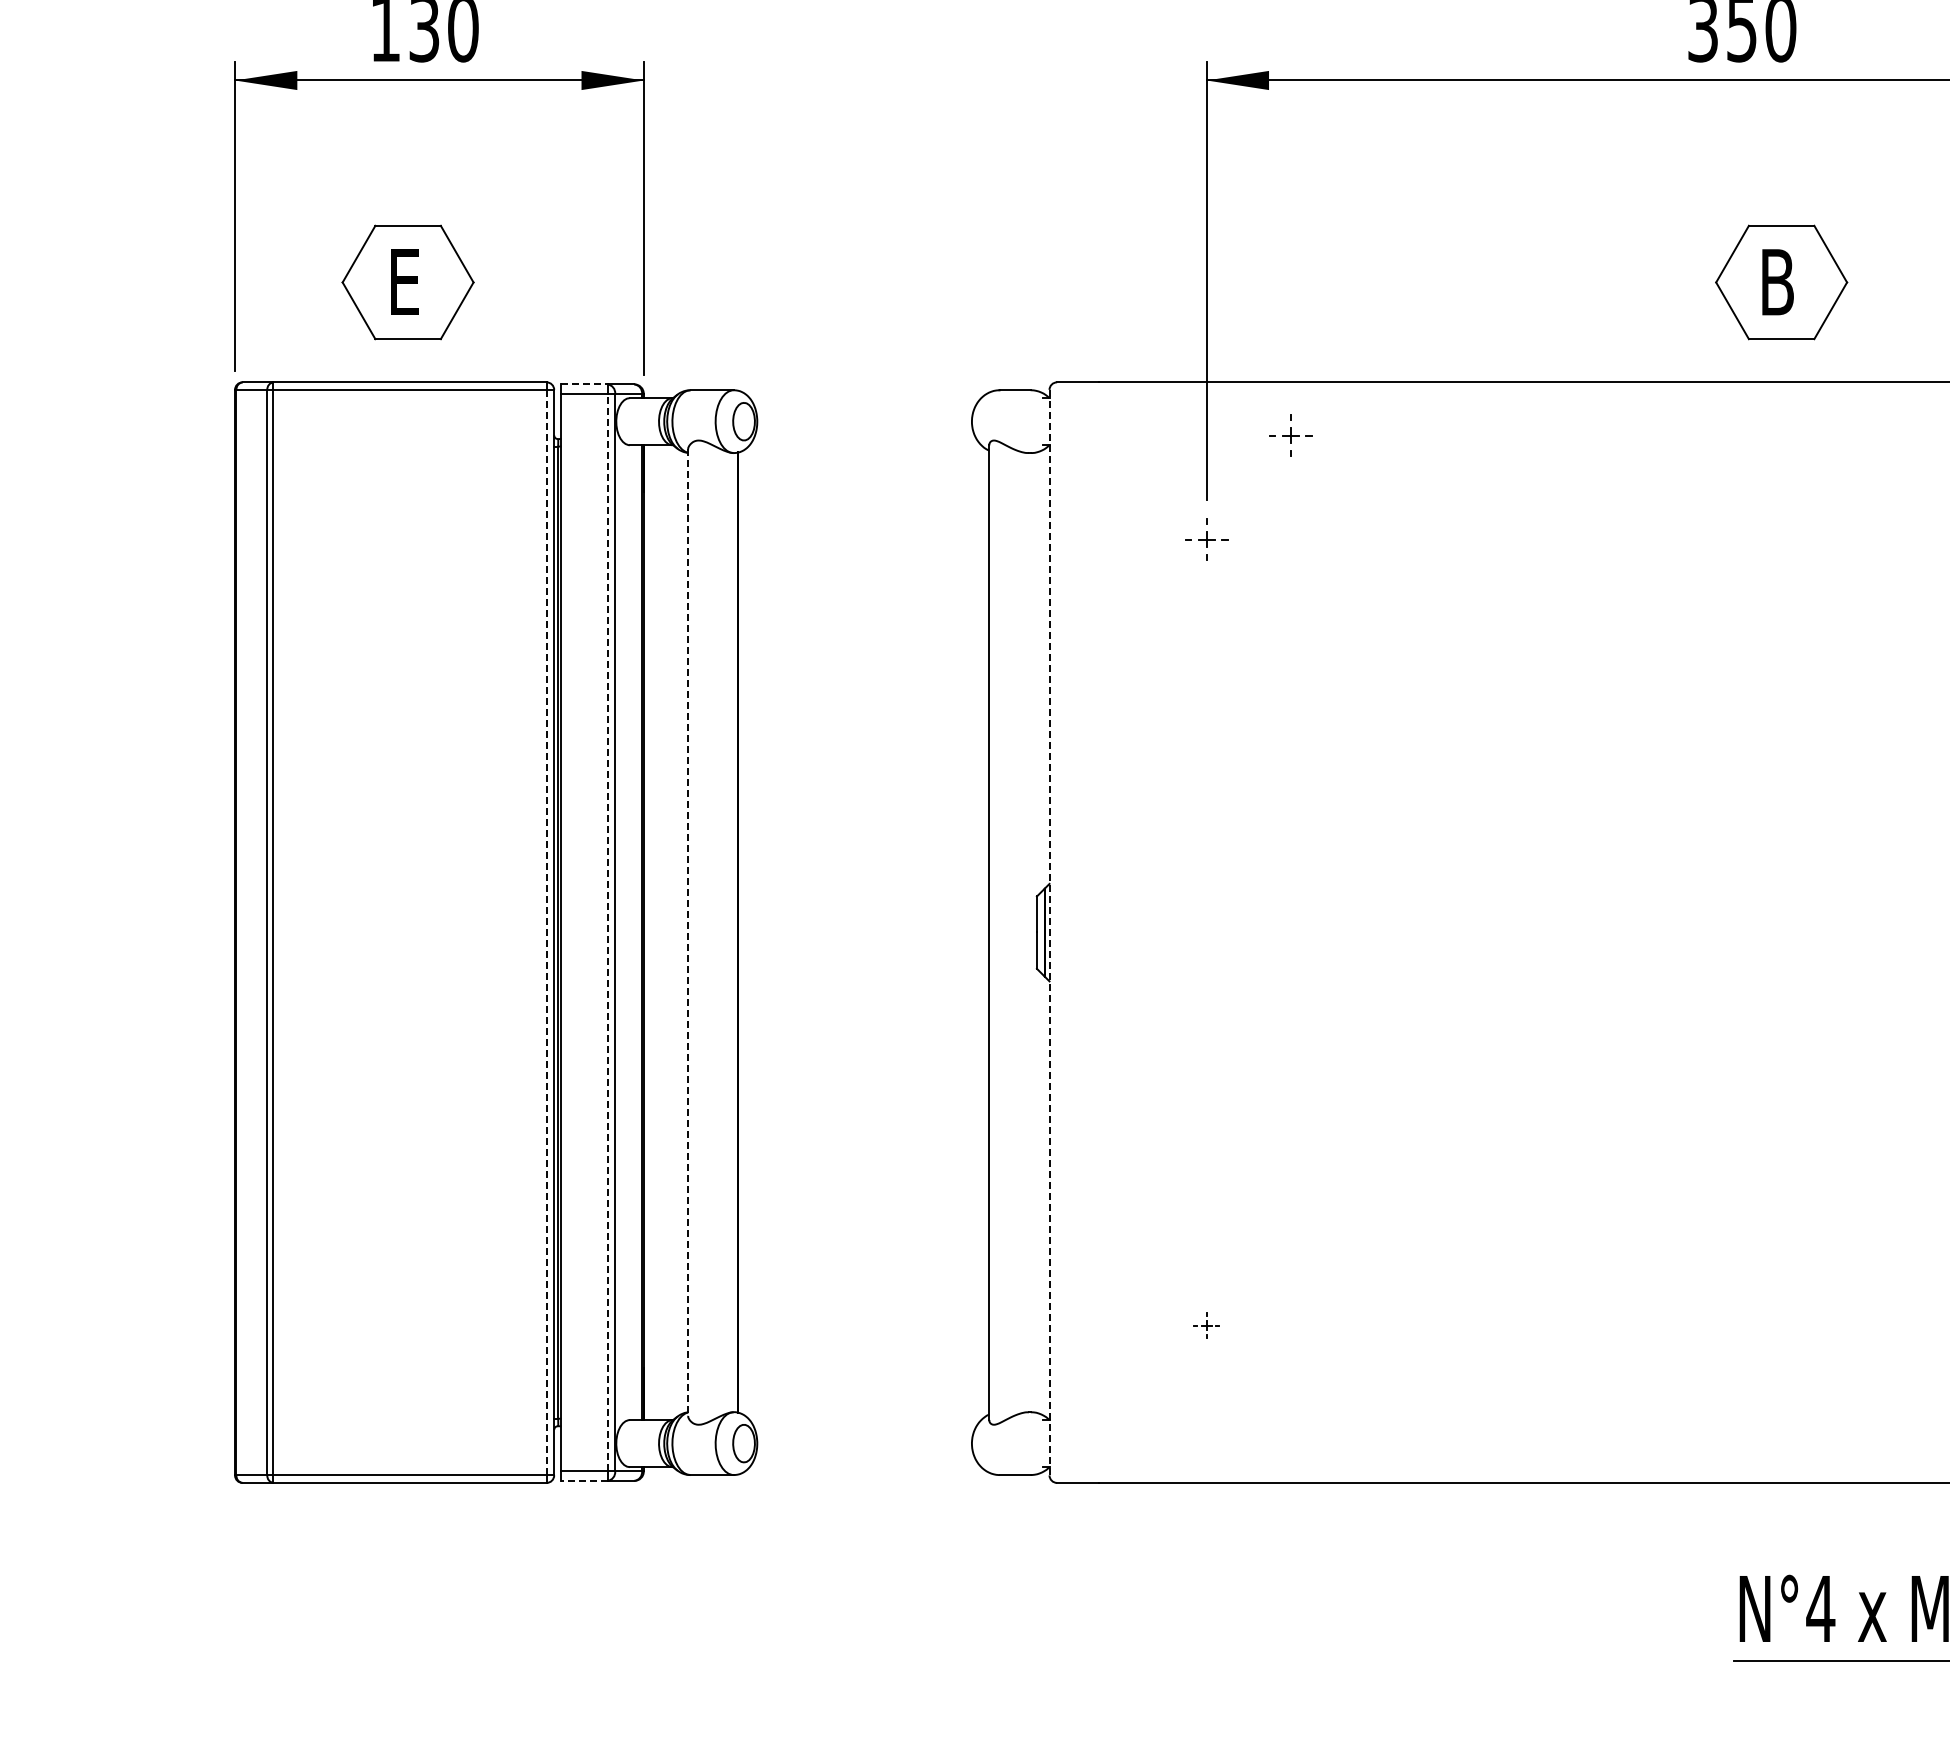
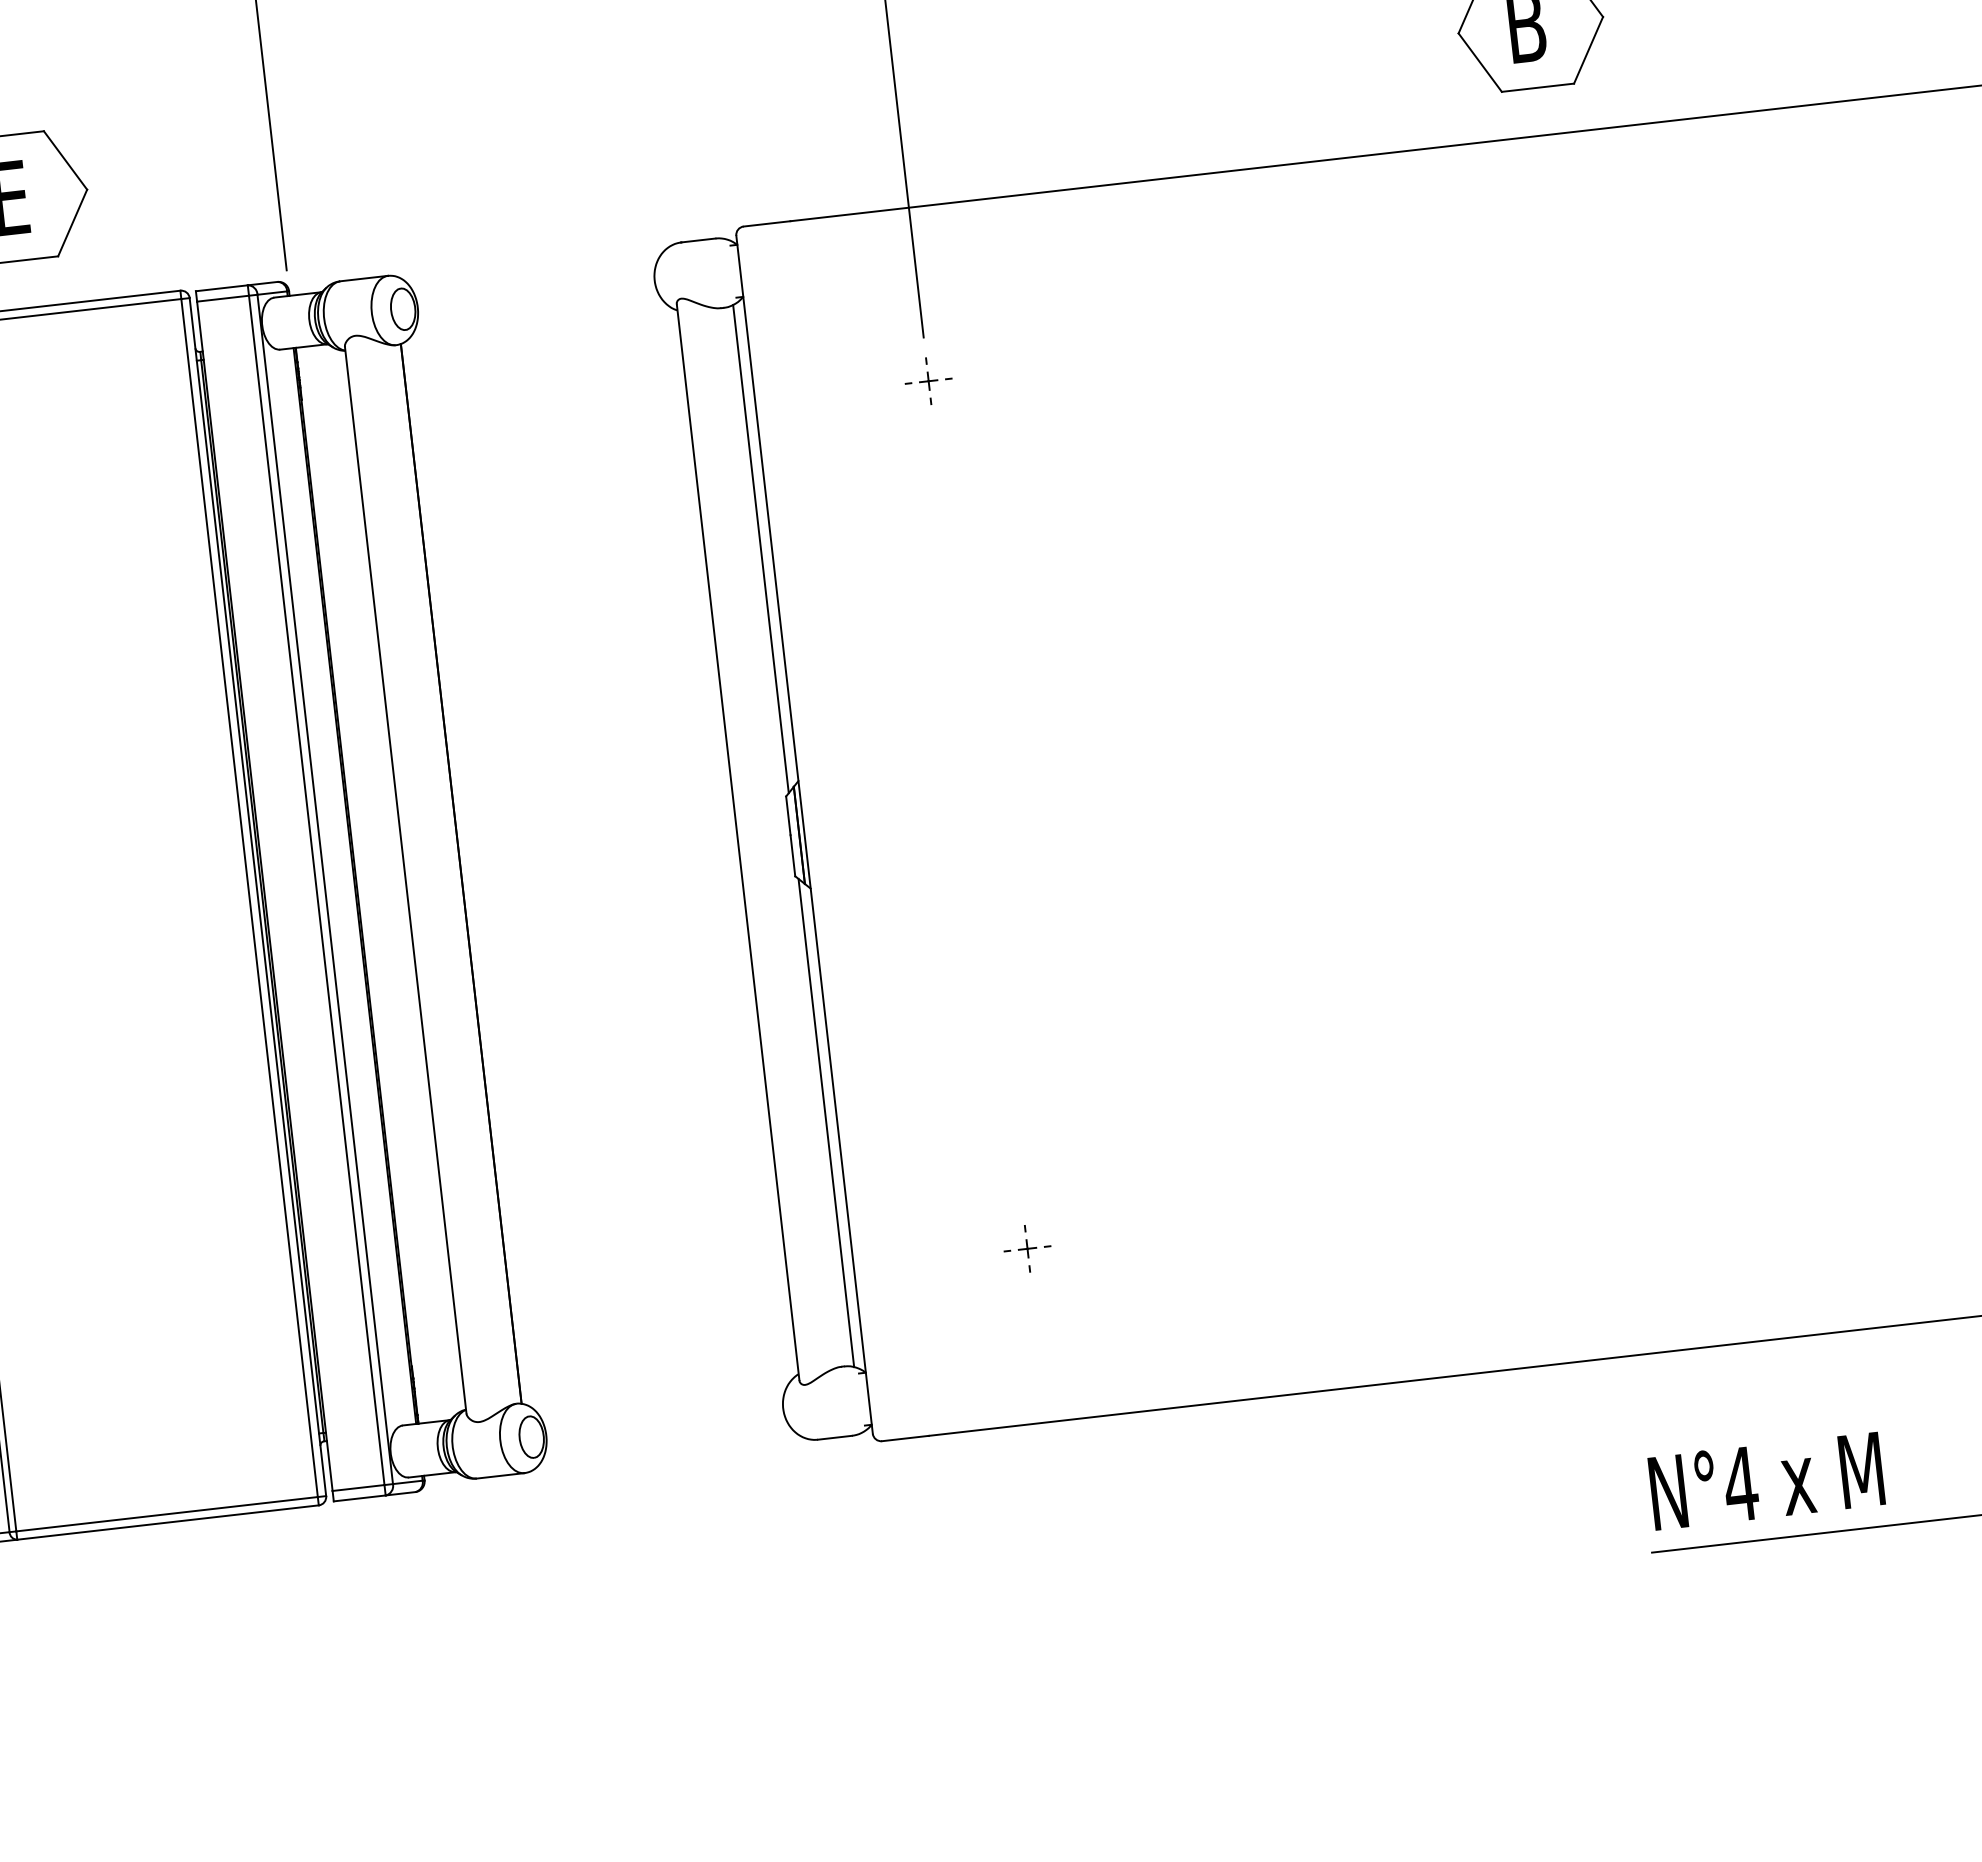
line: (584, 384) -> (222, 288), dashed -> solid
part: (1290, 435) -> (1008, 255), removed
line: (1039, 672) -> (760, 548), added
line: (546, 932) -> (249, 897), dashed -> solid
line: (607, 932) -> (316, 890), dashed -> solid
line: (1049, 932) -> (804, 834), dashed -> solid
line: (688, 933) -> (406, 881), dashed -> solid
line: (1039, 1192) -> (826, 1122), added
part: (1206, 1325) -> (1027, 1248), size x1.67
line: (584, 1480) -> (360, 1497), dashed -> solid

